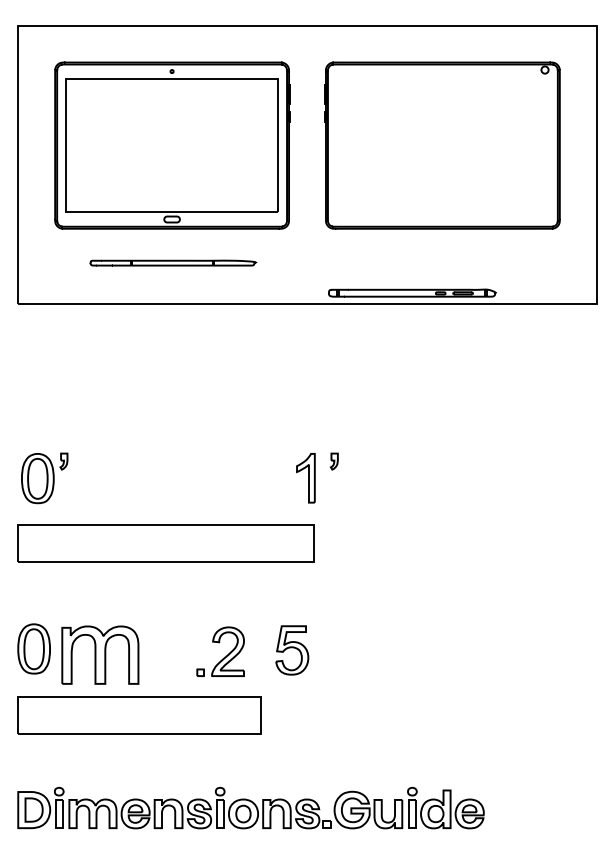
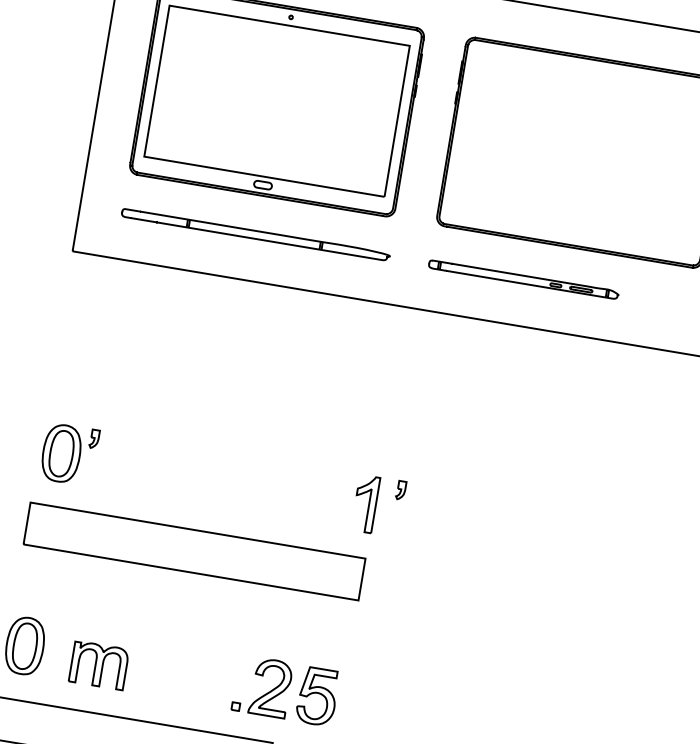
part: (173, 262) -> (256, 234), size x1.43
part: (412, 292) -> (524, 278), moved
part: (100, 654) -> (99, 664), size x0.62
part: (223, 657) -> (264, 693), moved

